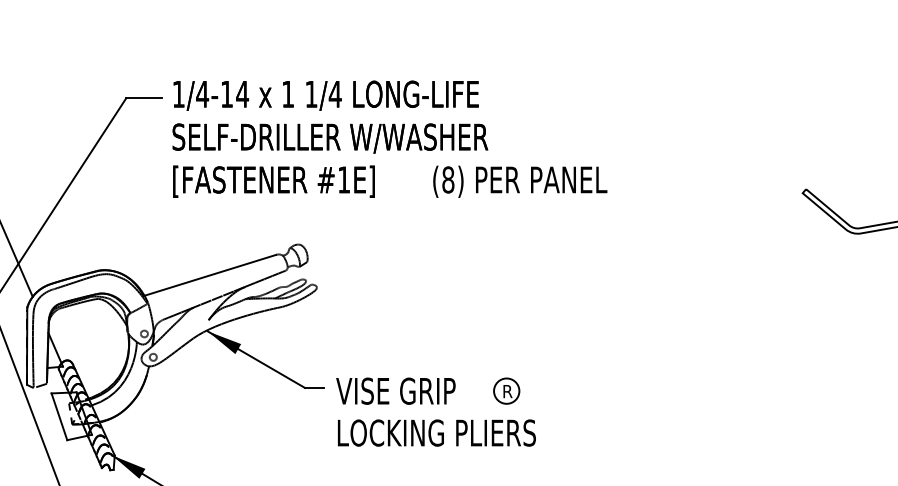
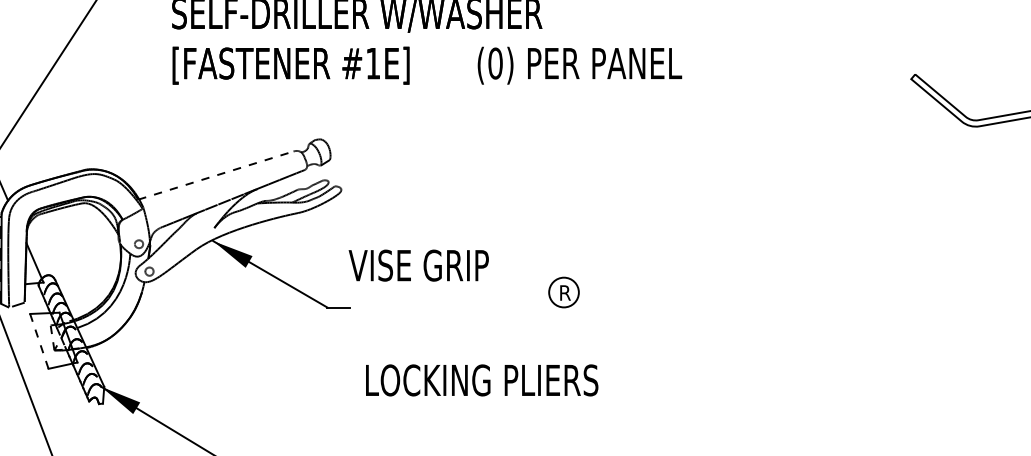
text: (448, 179) -> (495, 63), (8) -> (0)
line: (210, 275) -> (216, 175), solid -> dashed
text: (395, 390) -> (418, 264), moved
part: (506, 390) -> (563, 291), moved
line: (59, 416) -> (39, 341), solid -> dashed
text: (436, 432) -> (481, 379), moved

